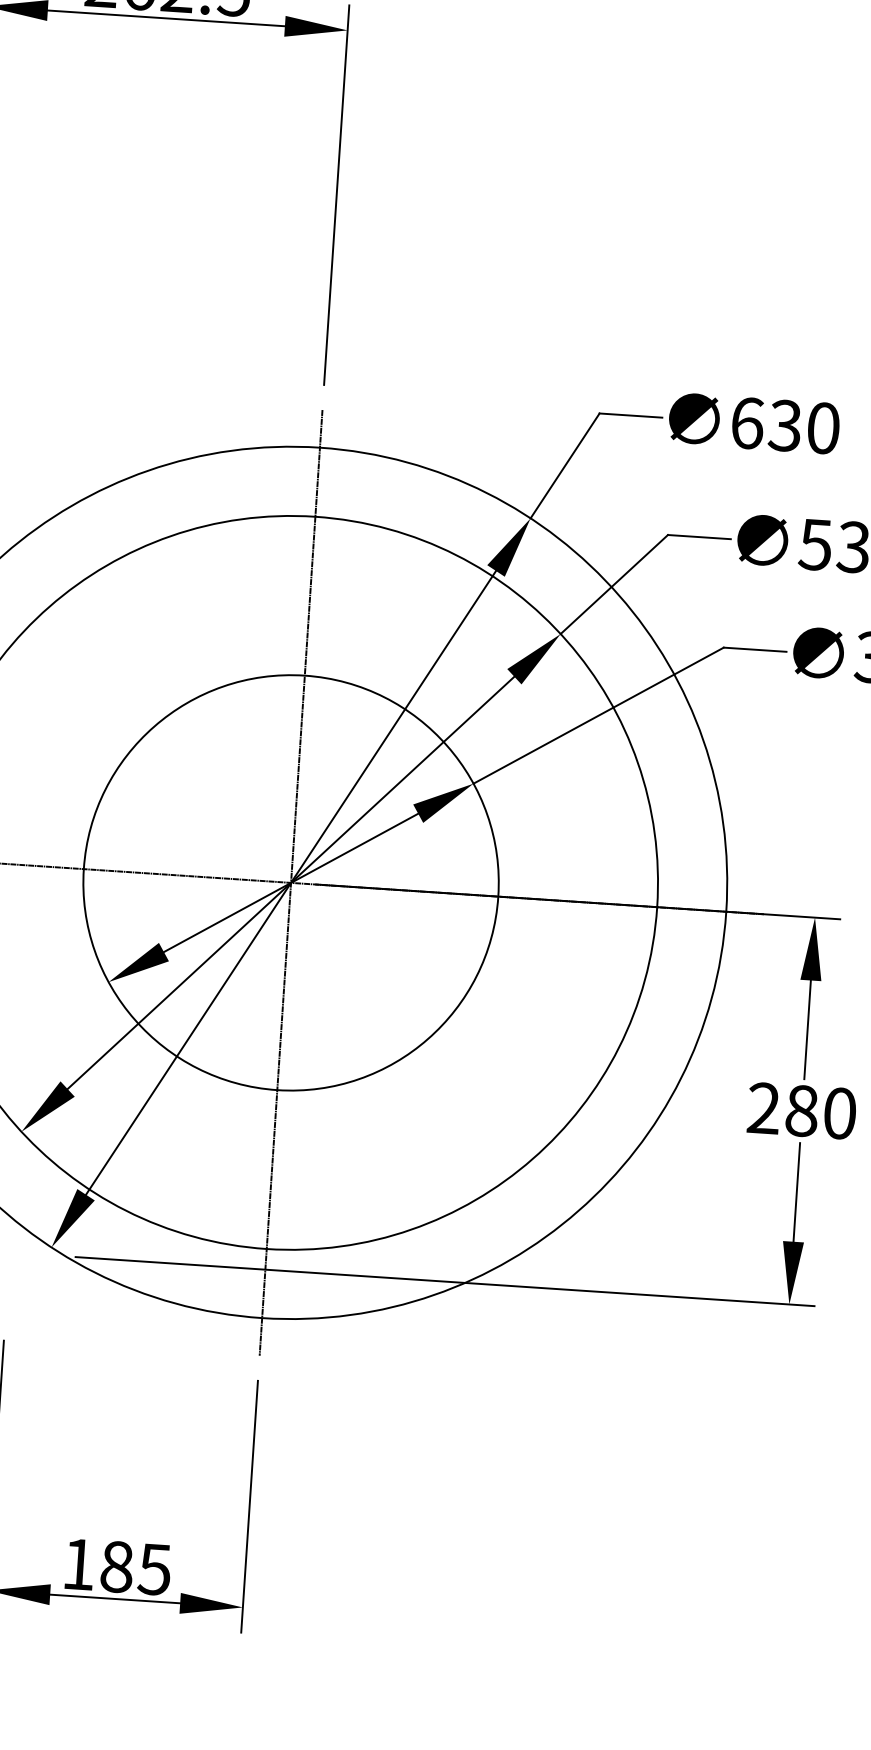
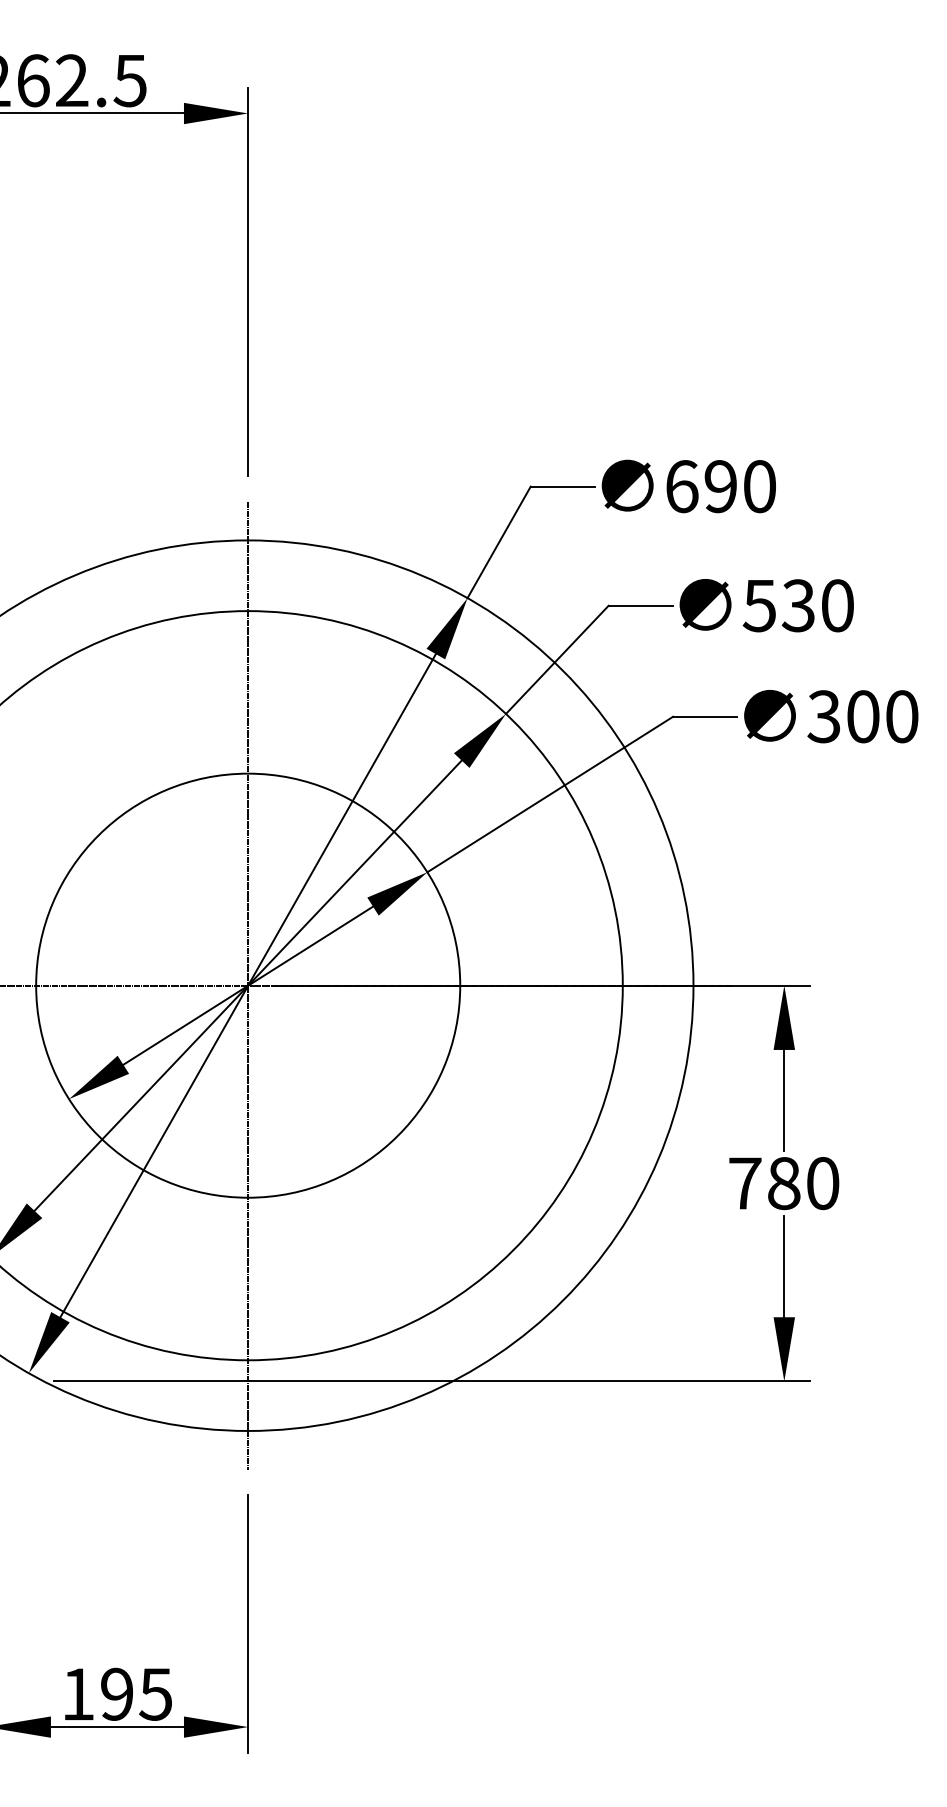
text: (785, 425) -> (720, 486), 630 -> 690
text: (764, 1108) -> (745, 1183), 280 -> 780
text: (117, 1566) -> (117, 1693), 185 -> 195

